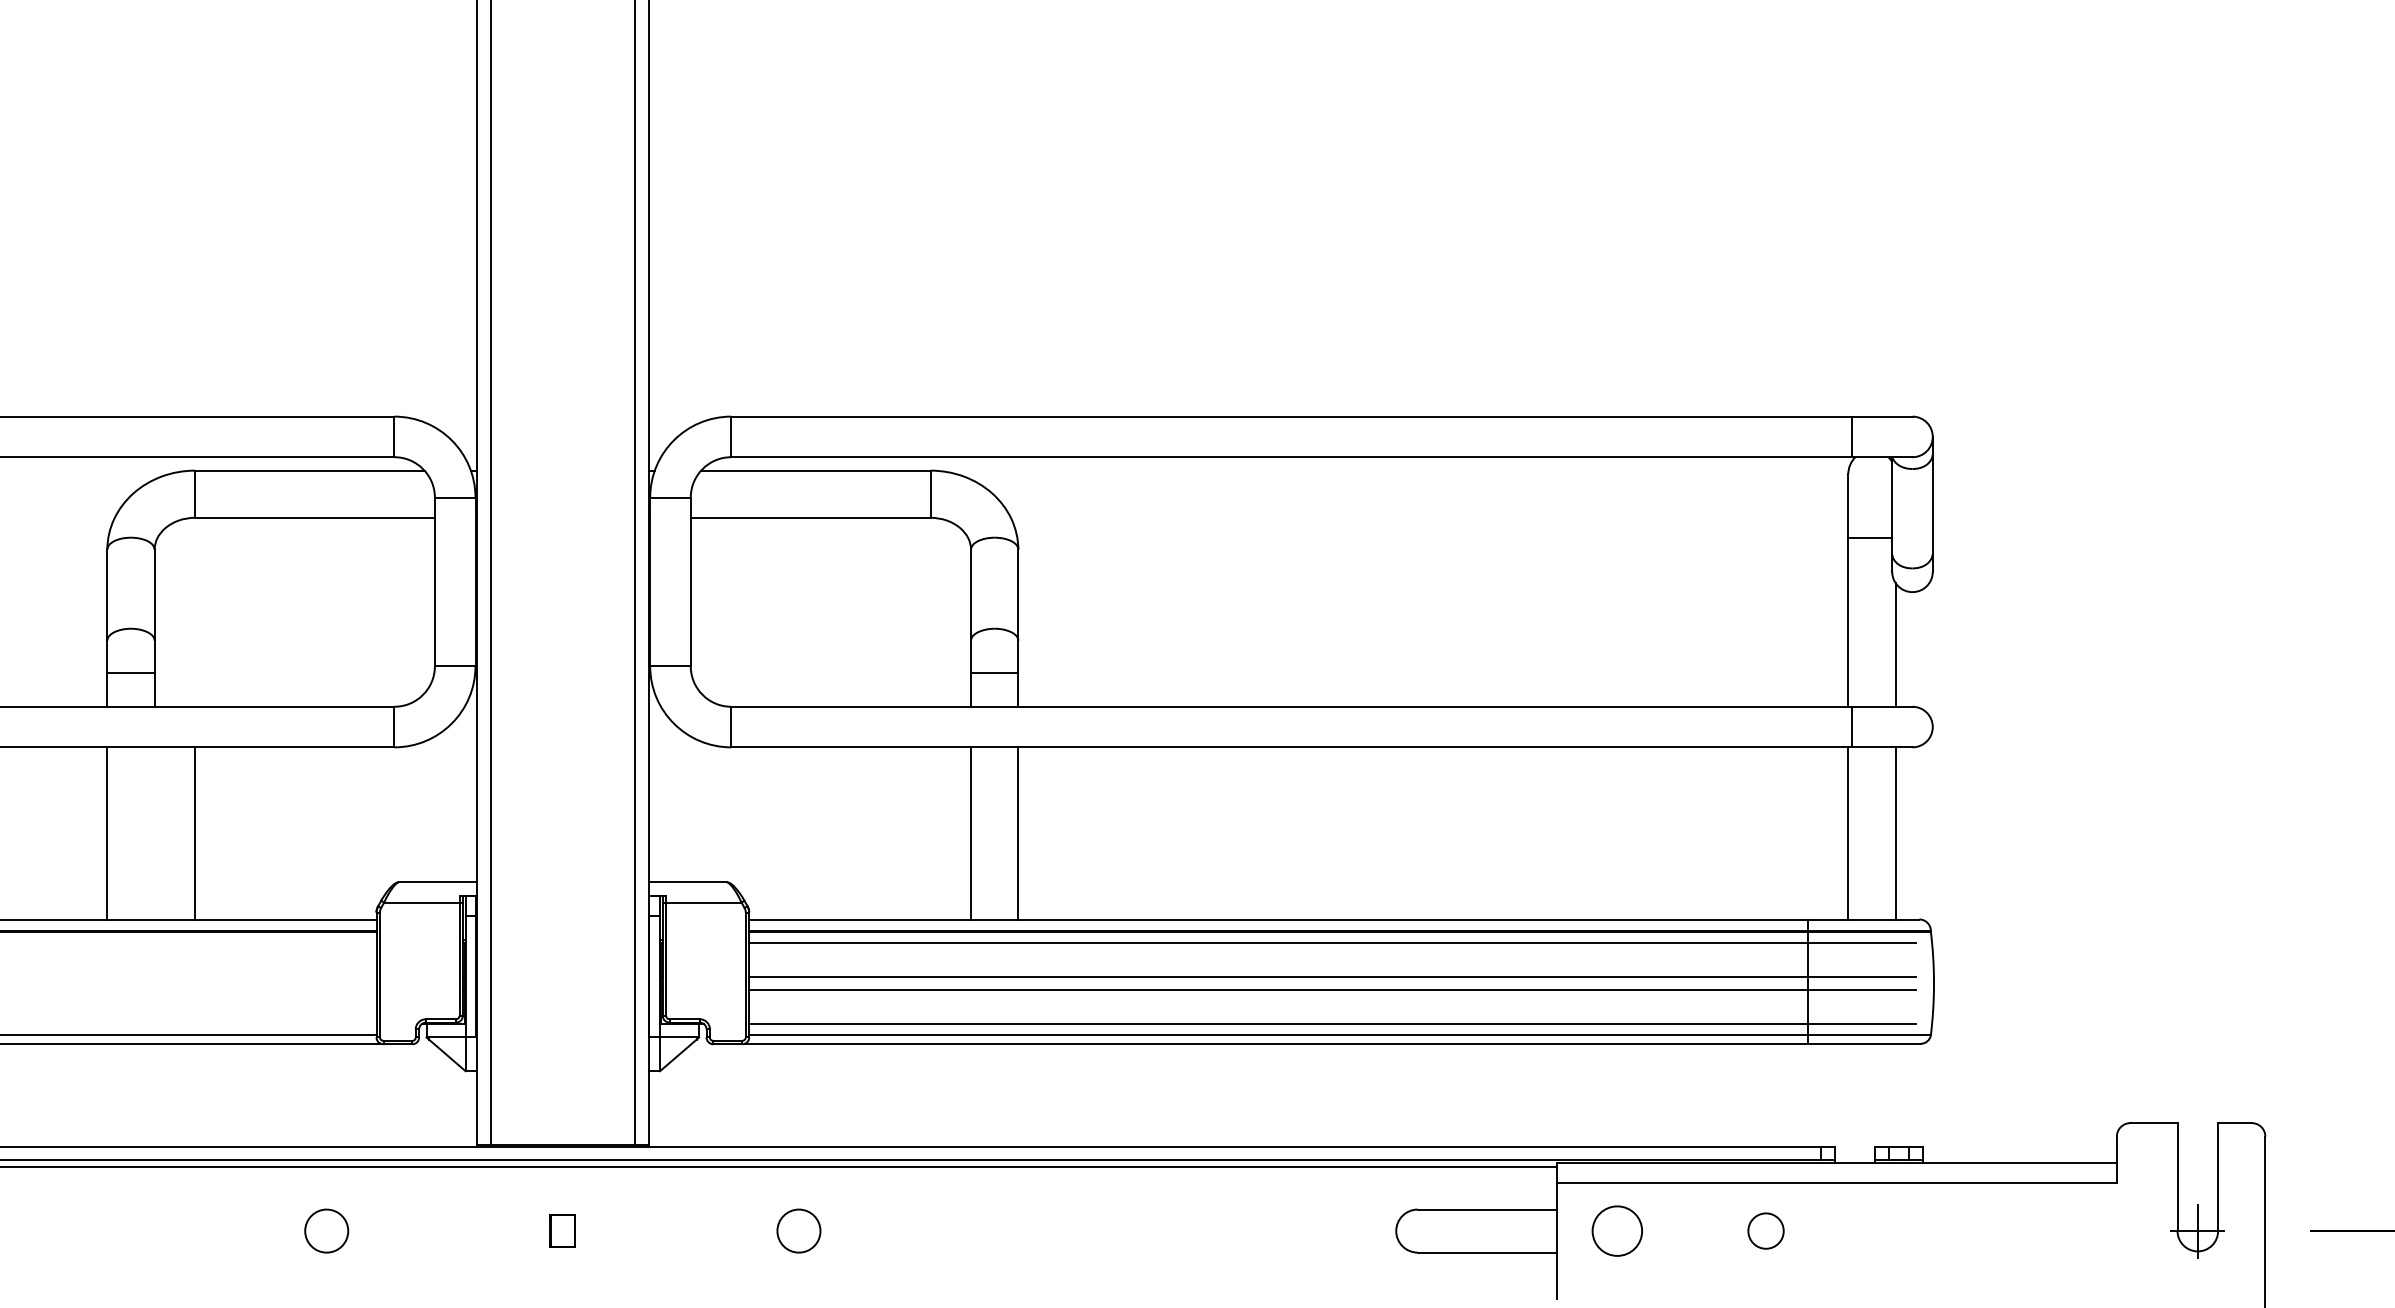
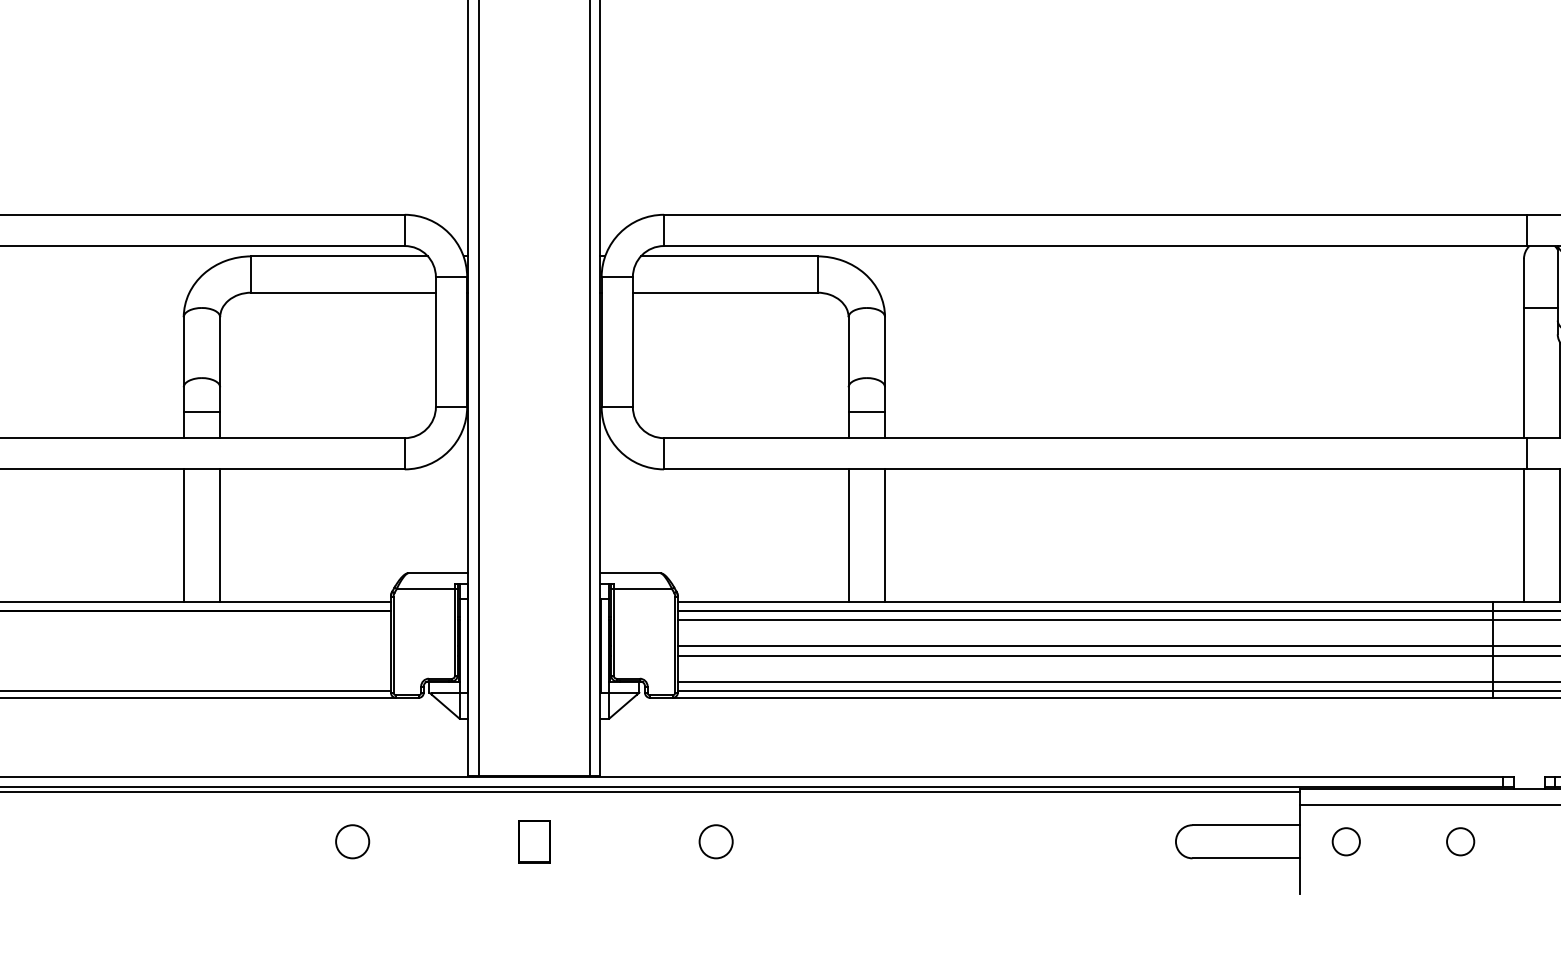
line: (194, 833) -> (220, 535), moved
part: (562, 1230) -> (534, 841), size x1.67
circle: (1617, 1230) -> (1346, 841), size x0.71

